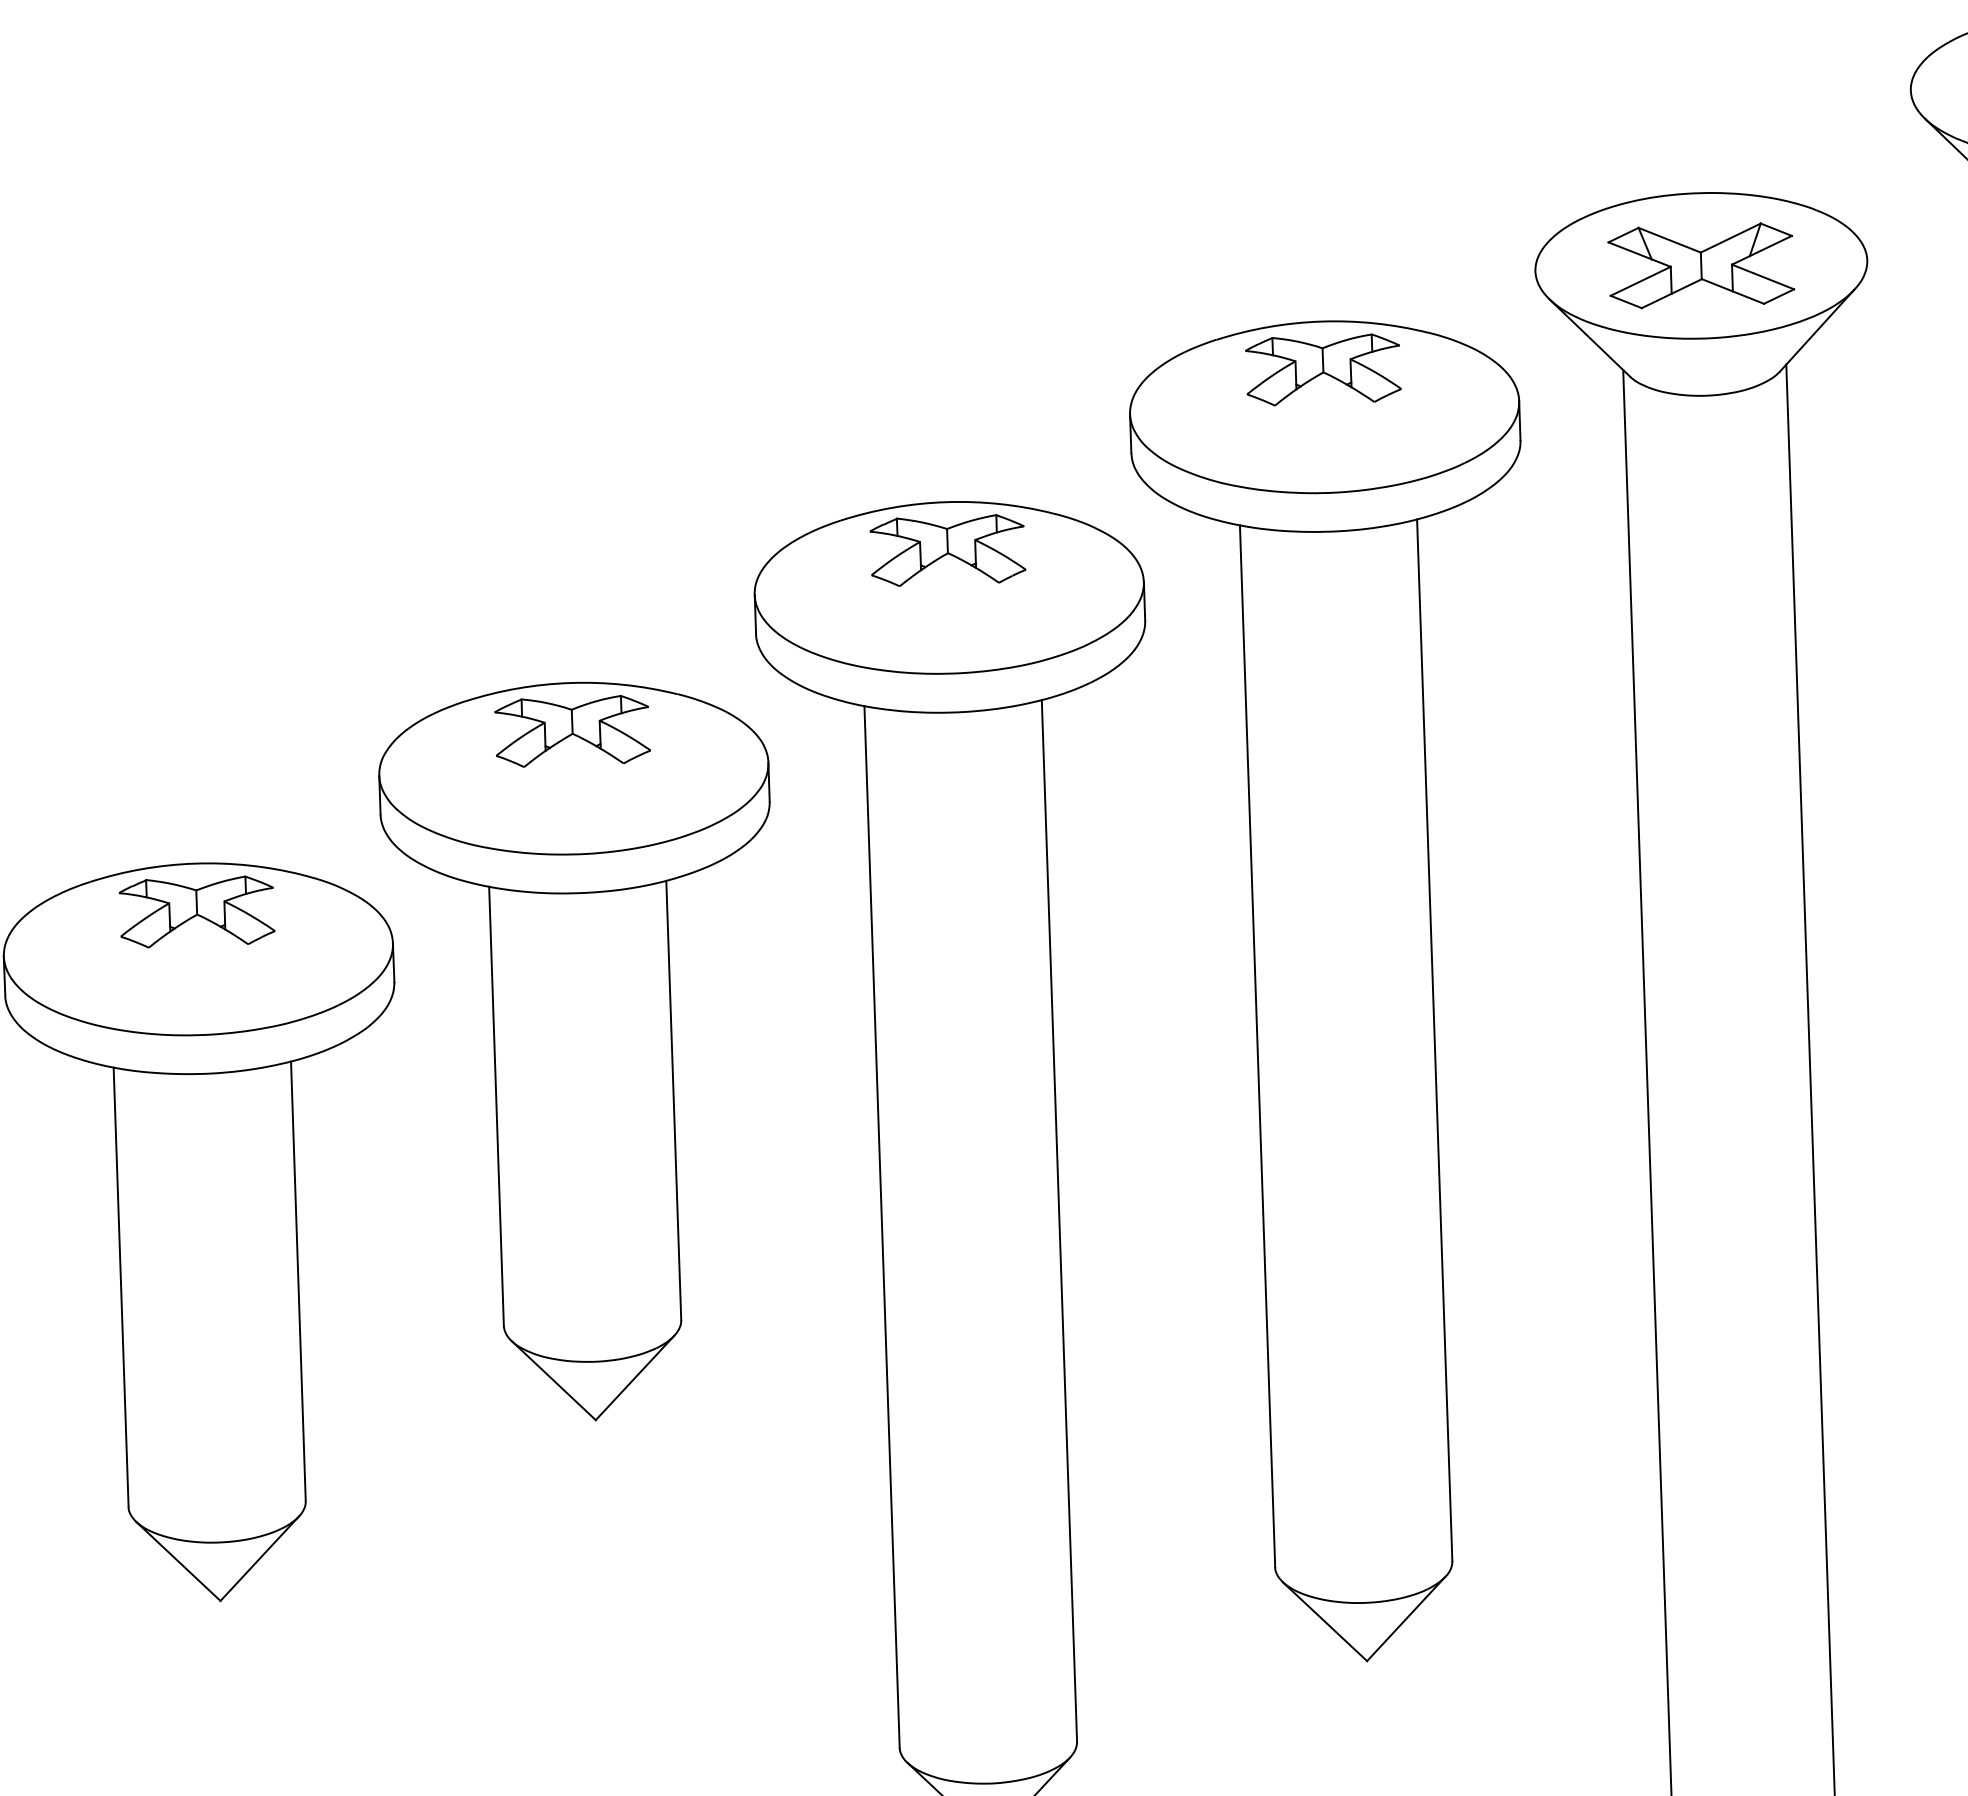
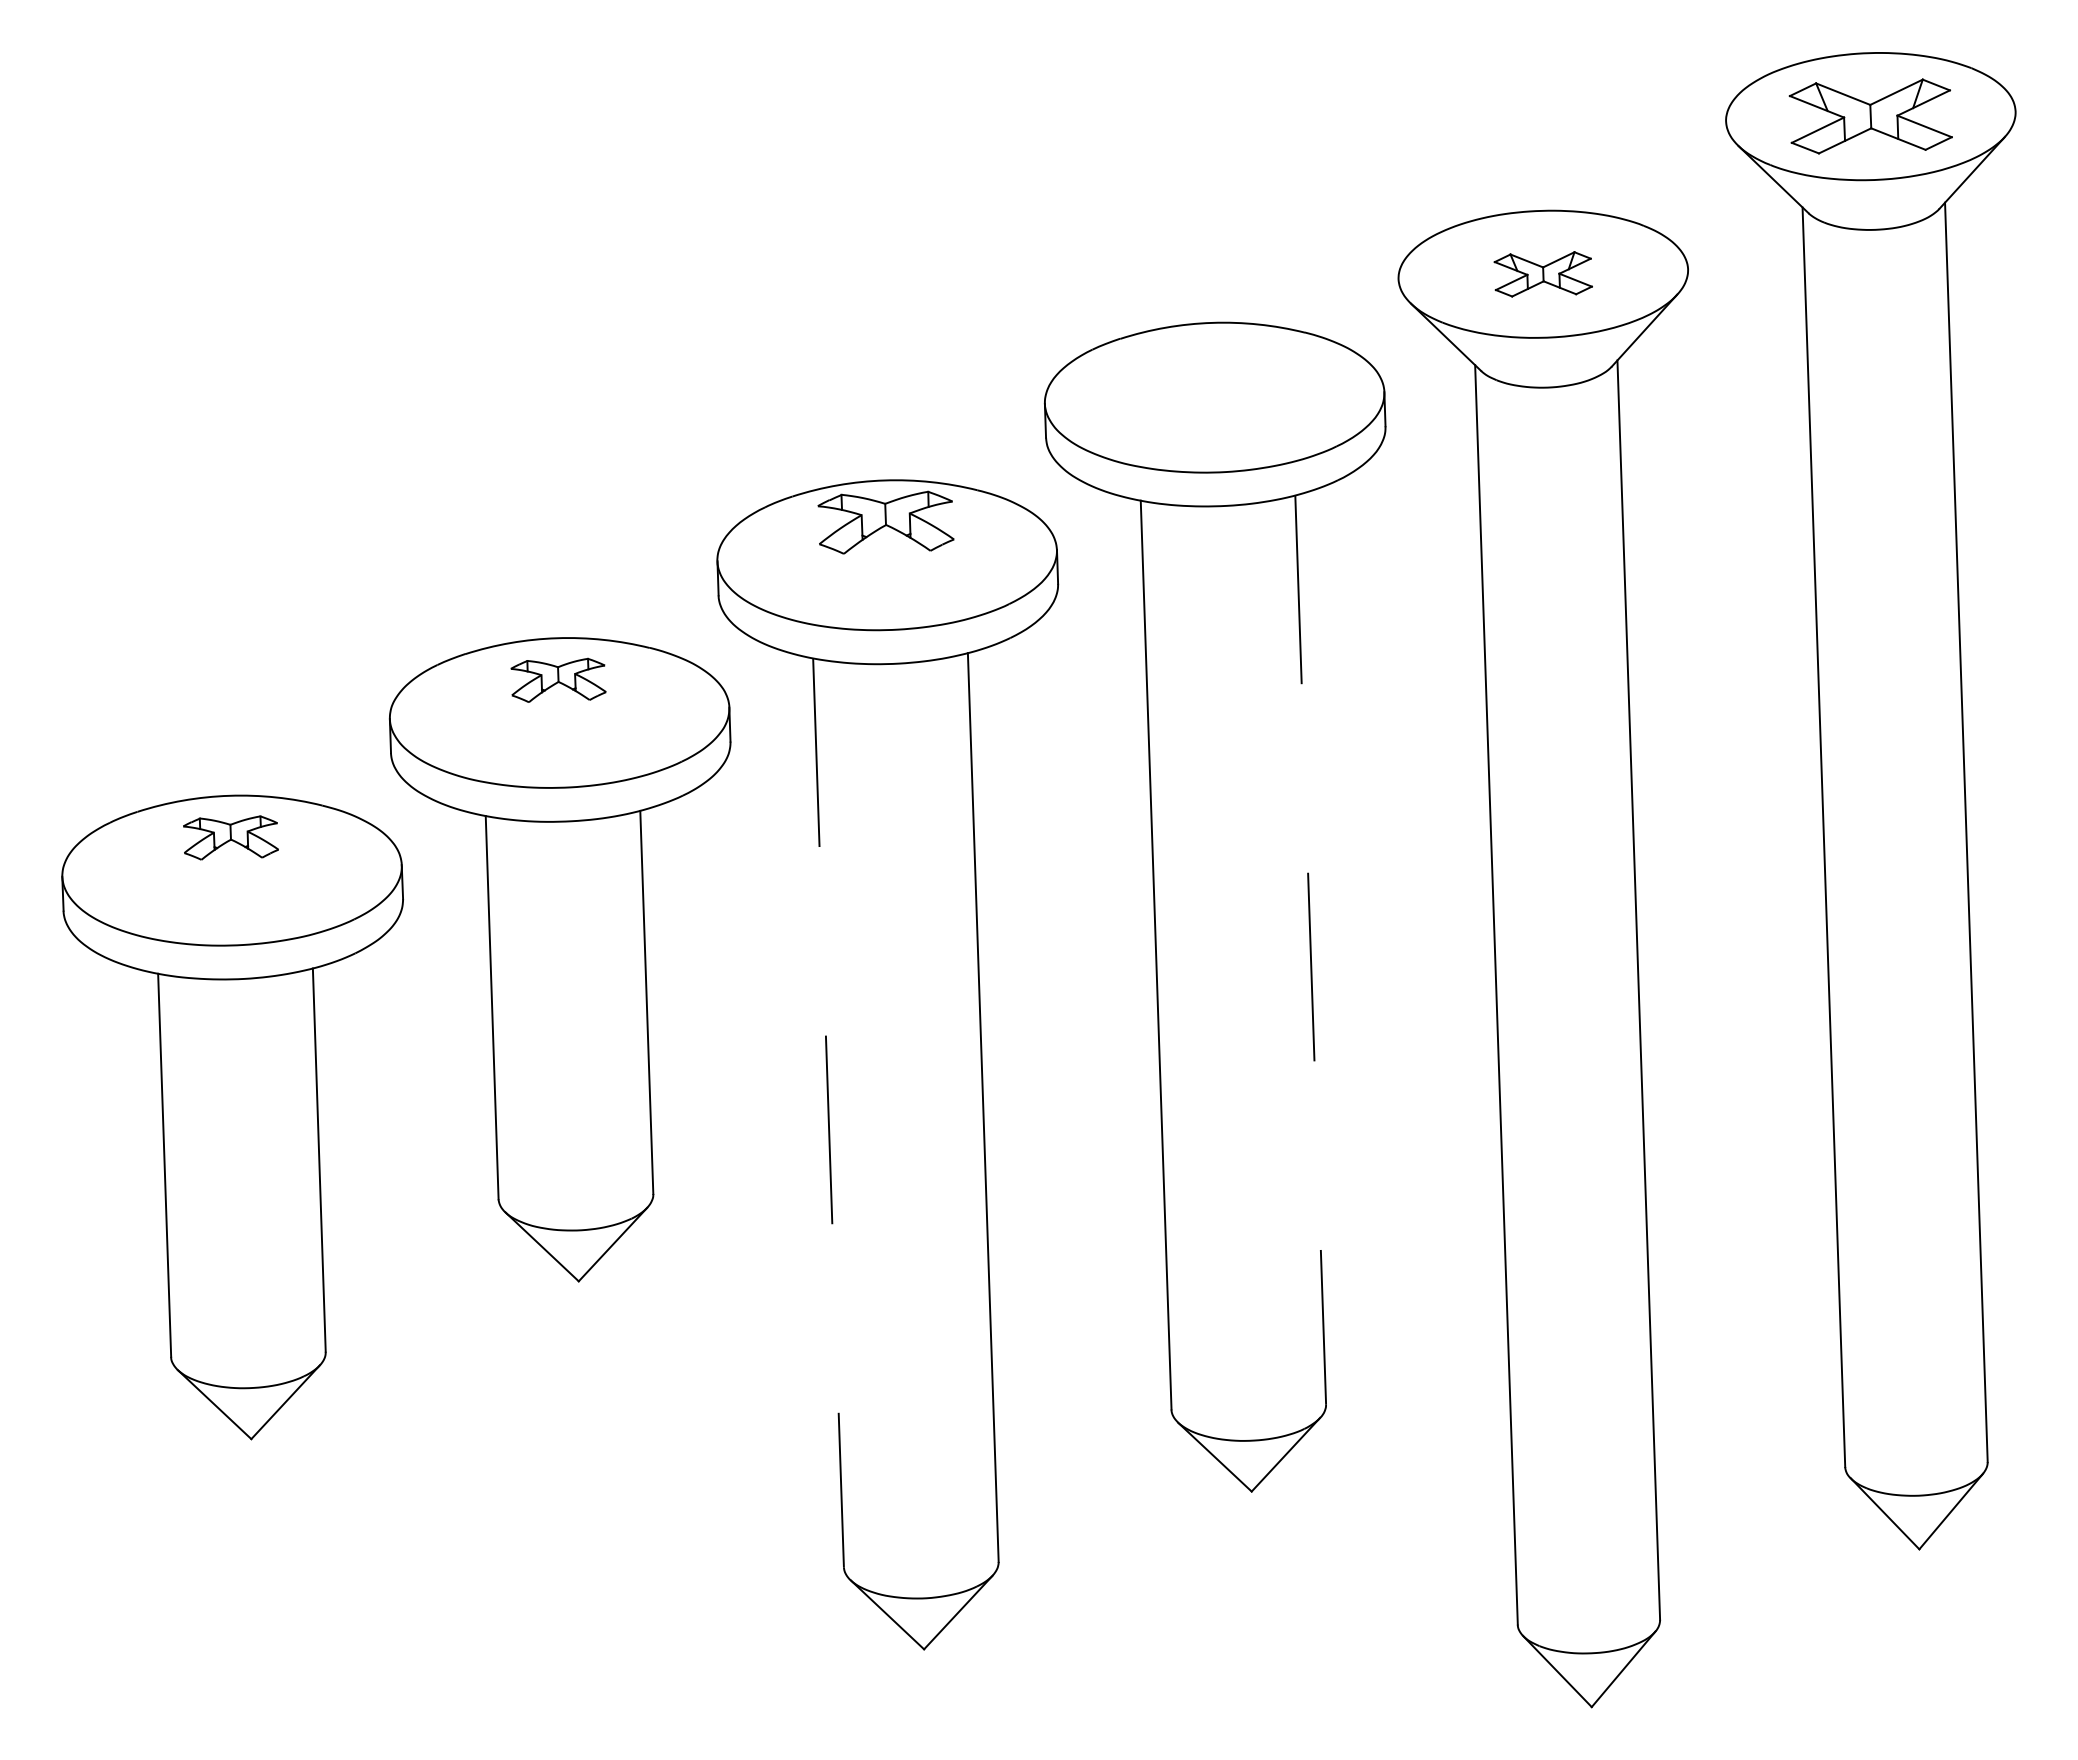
part: (1701, 266) -> (1543, 274), size x0.6
part: (1323, 369) -> (1213, 364), removed
part: (572, 731) -> (558, 680), size x0.7
part: (196, 911) -> (230, 837), size x0.7
line: (1434, 1039) -> (1310, 949), solid -> dashed
line: (882, 1226) -> (828, 1112), solid -> dashed

